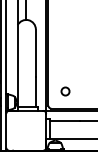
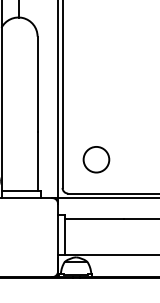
circle: (65, 91) -> (96, 159), size x1.6

